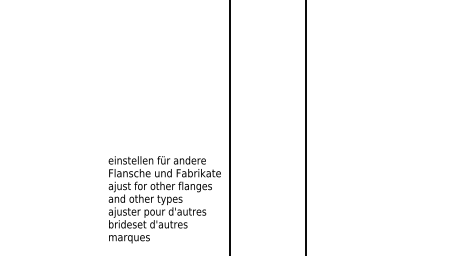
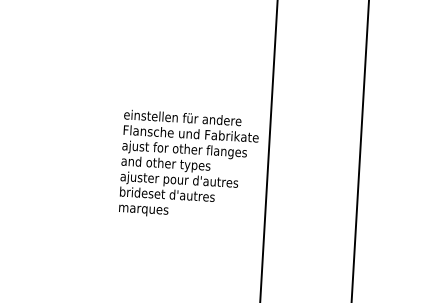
text: (164, 199) -> (188, 165), moved

